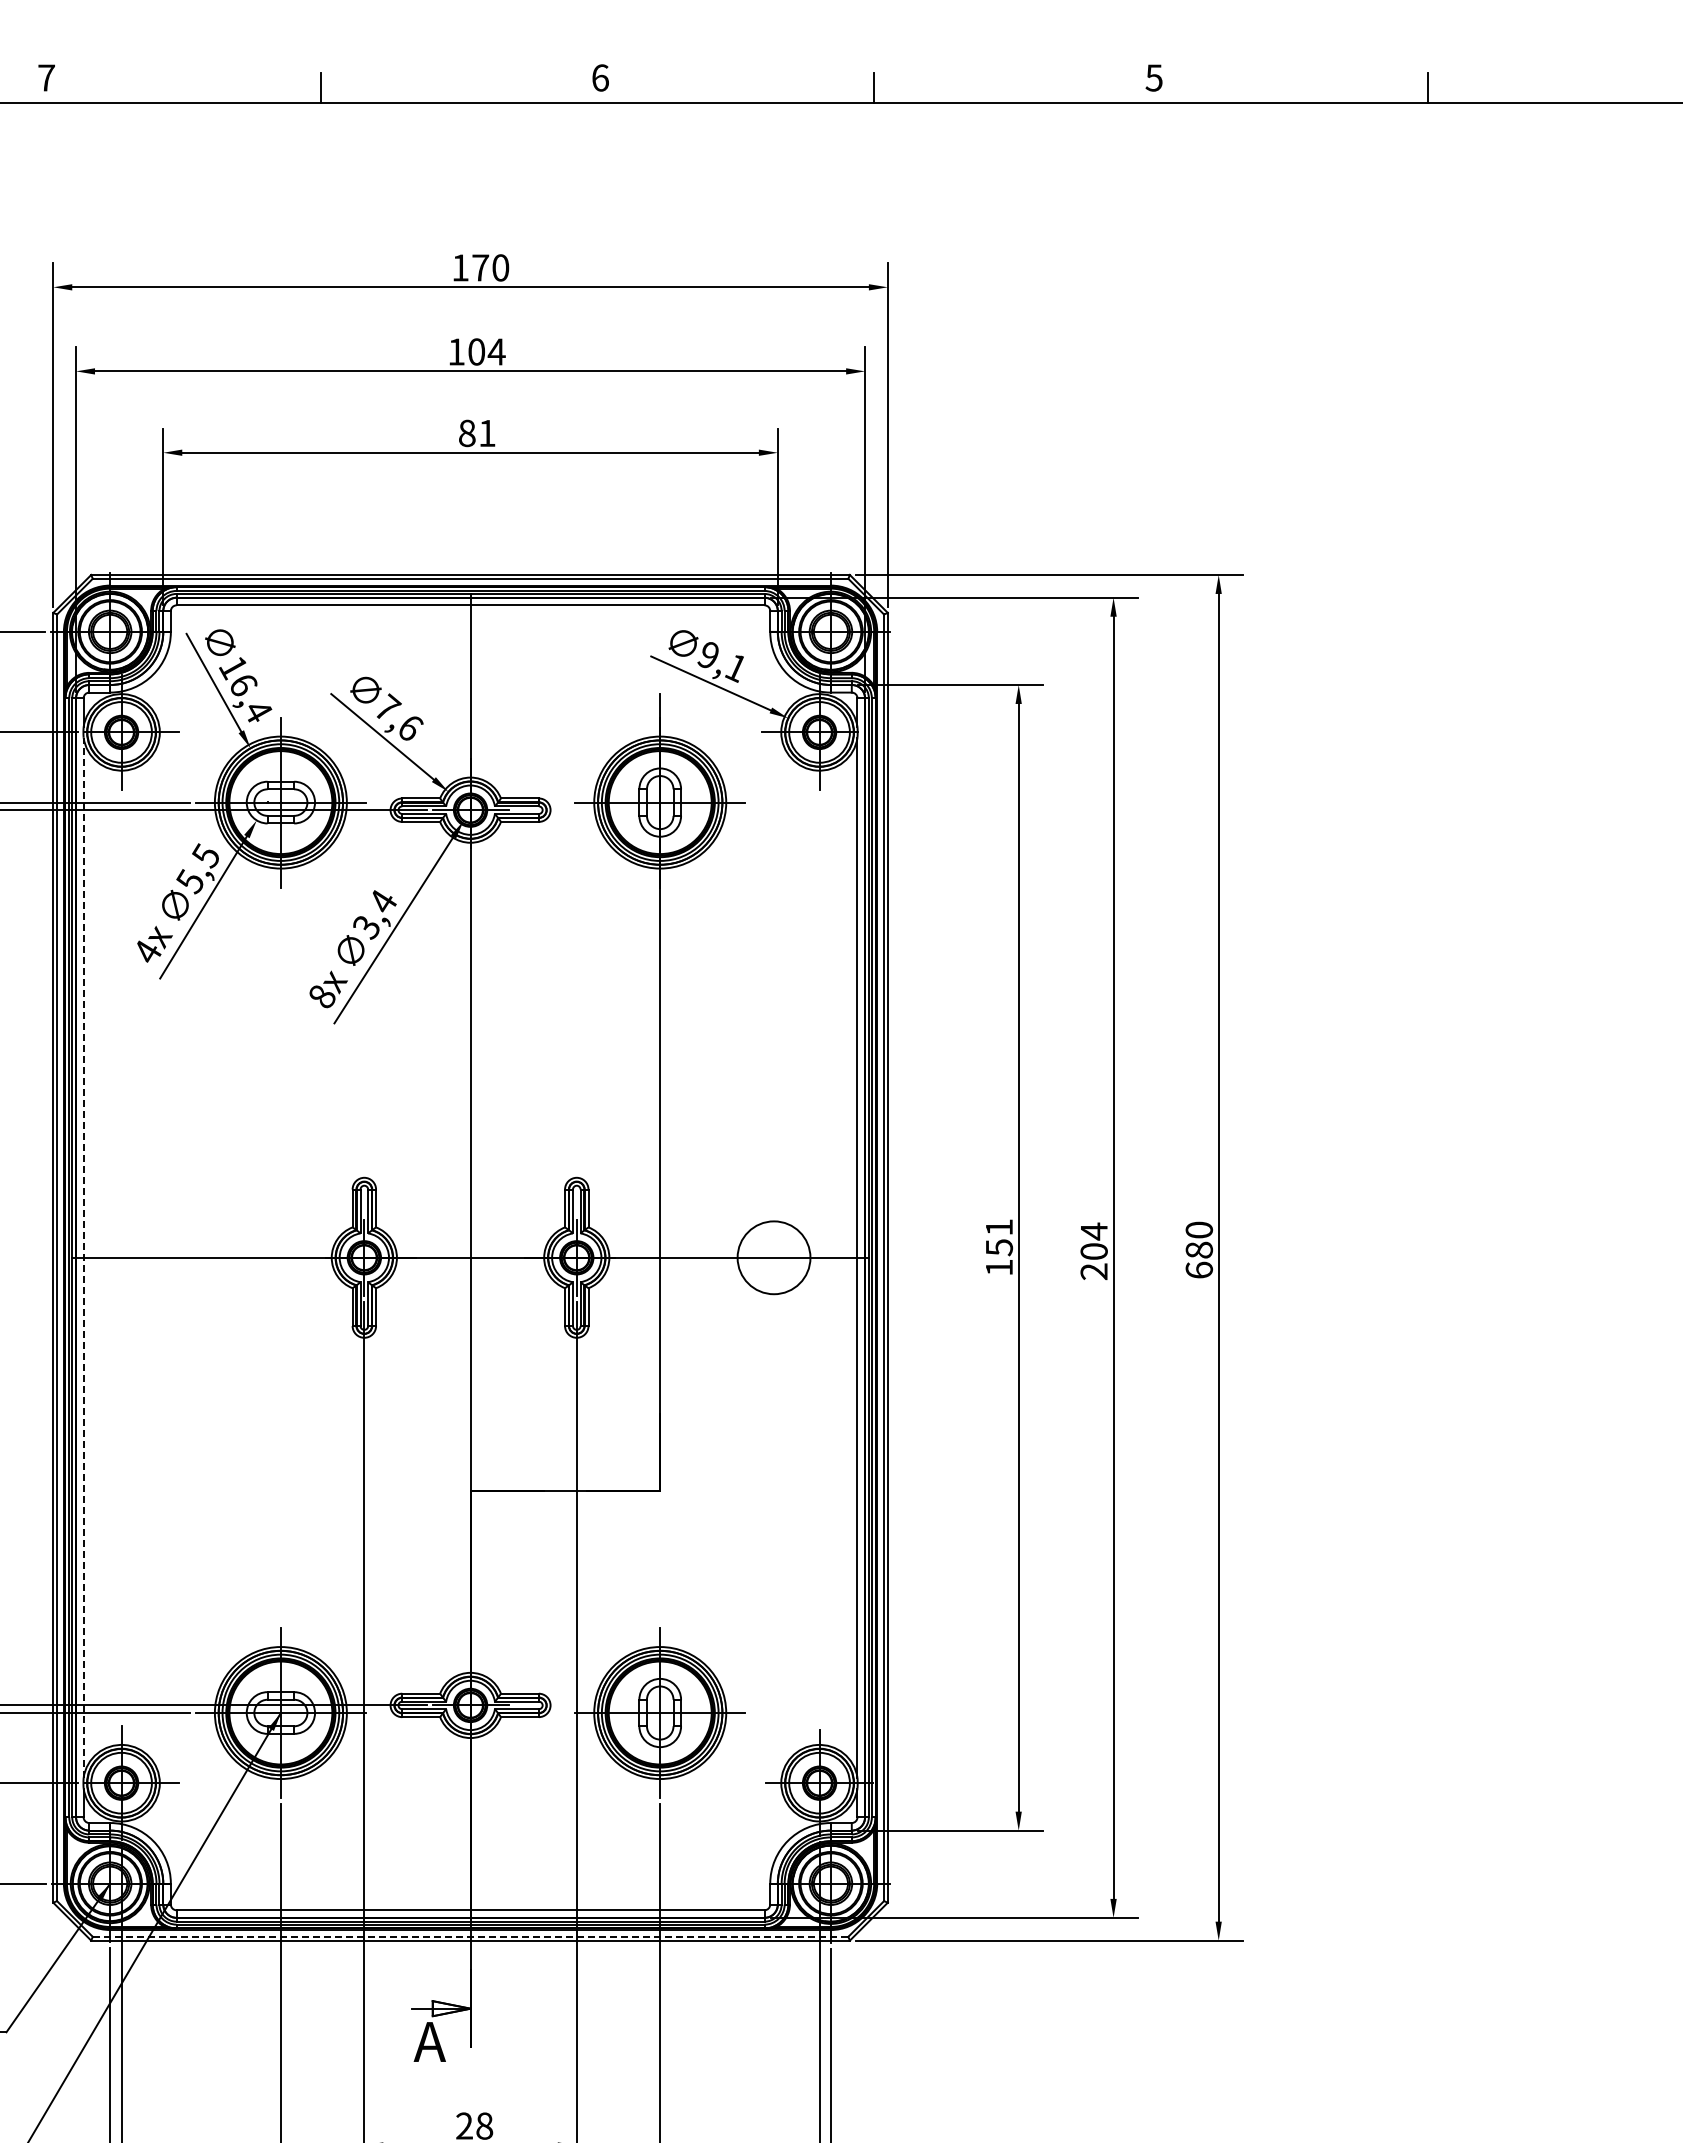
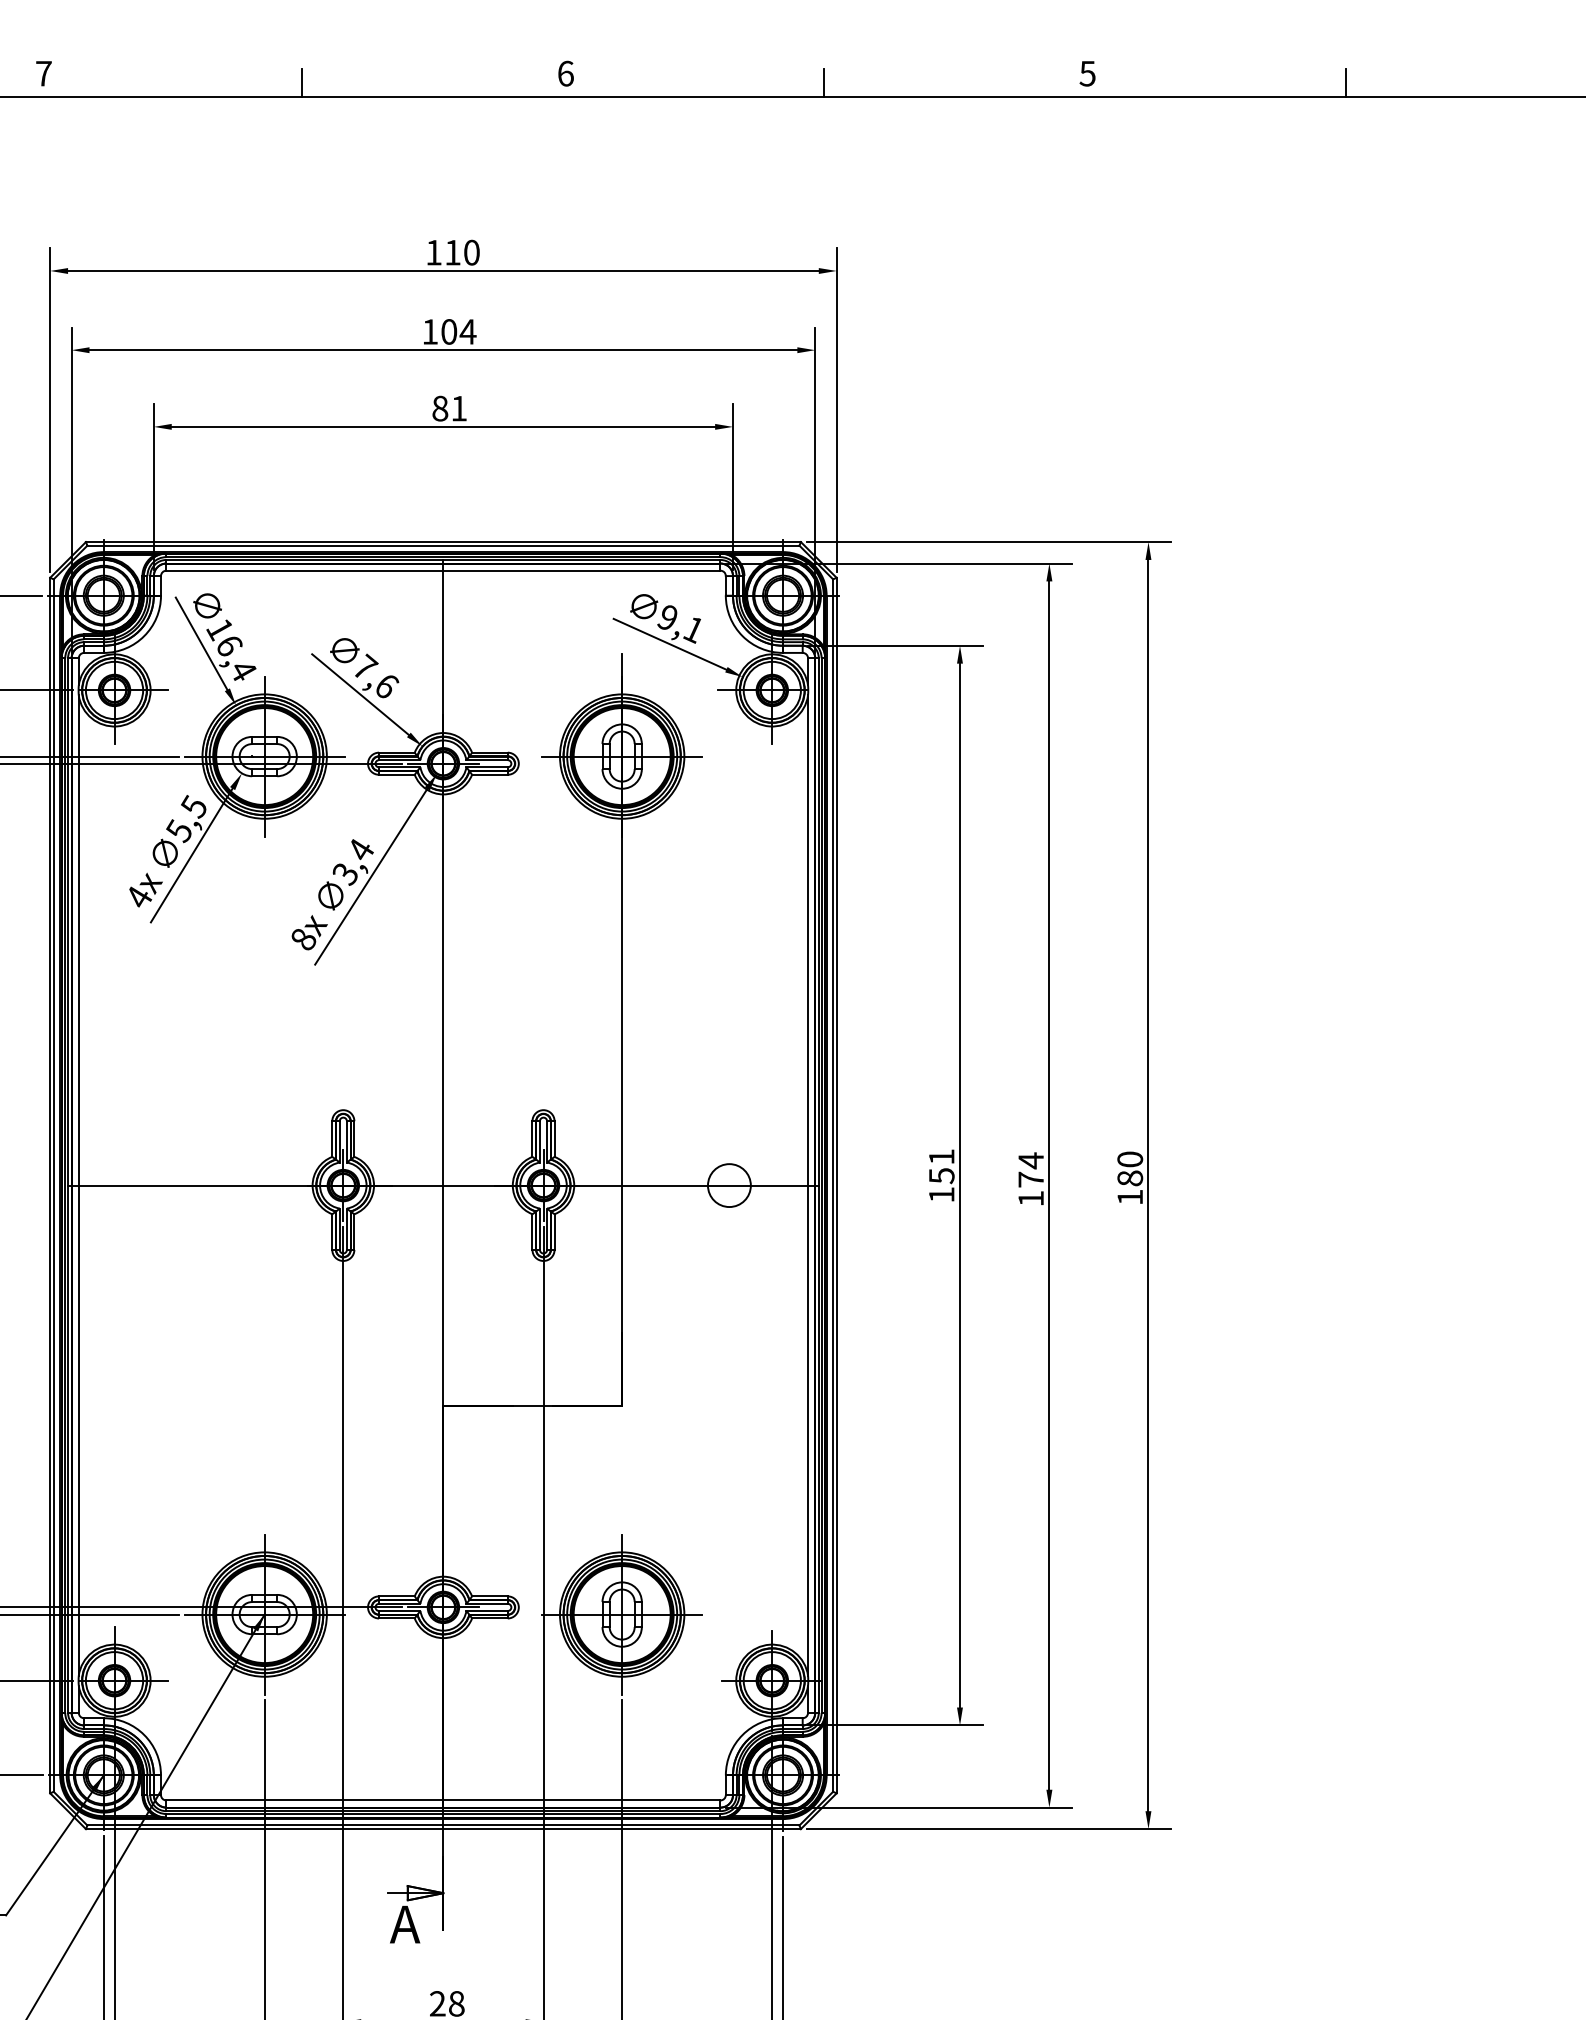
text: (480, 267) -> (452, 252), 170 -> 110
line: (83, 1257) -> (78, 1185), dashed -> solid
circle: (773, 1257) -> (728, 1185), size x0.62
text: (1093, 1261) -> (1030, 1189), 204 -> 174
text: (1199, 1269) -> (1130, 1196), 680 -> 180
line: (470, 1936) -> (443, 1825), dashed -> solid

